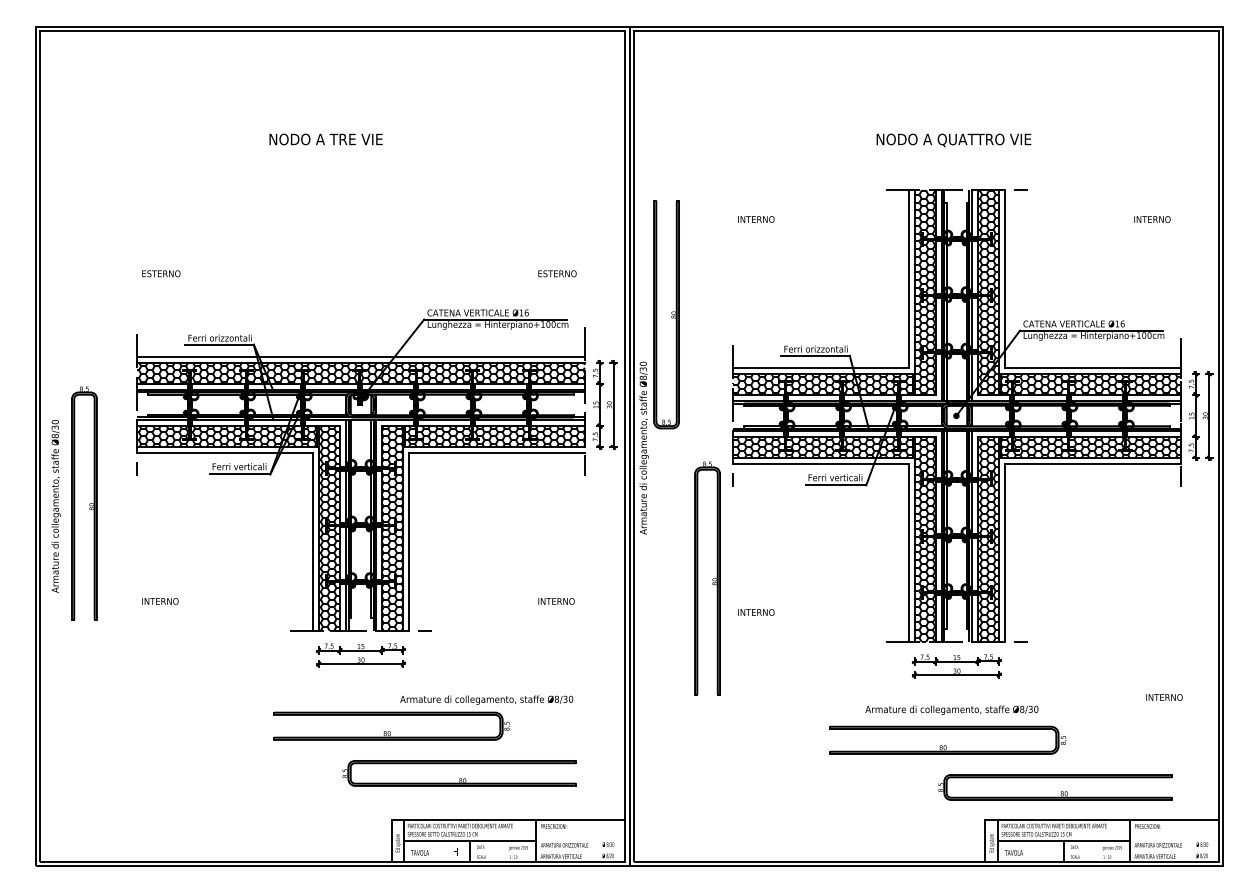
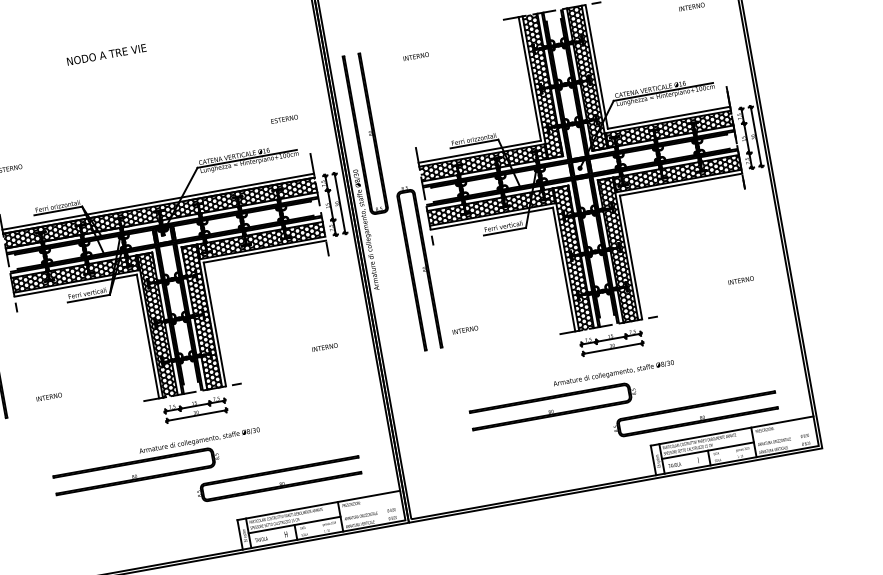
part: (707, 578) -> (419, 268), moved
text: (1164, 697) -> (741, 280), moved
part: (423, 717) -> (157, 460), moved
part: (946, 745) -> (553, 409), moved

